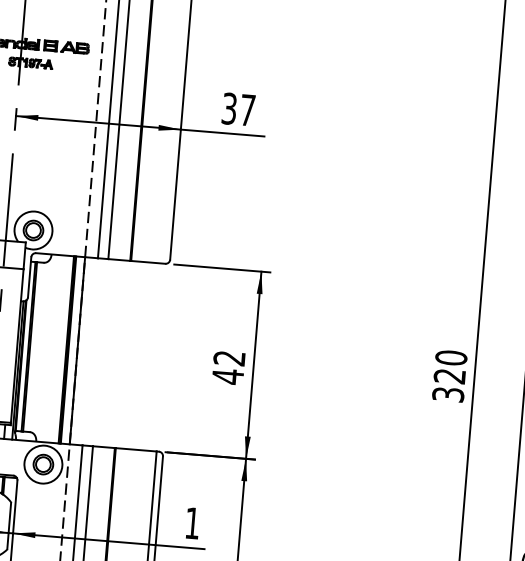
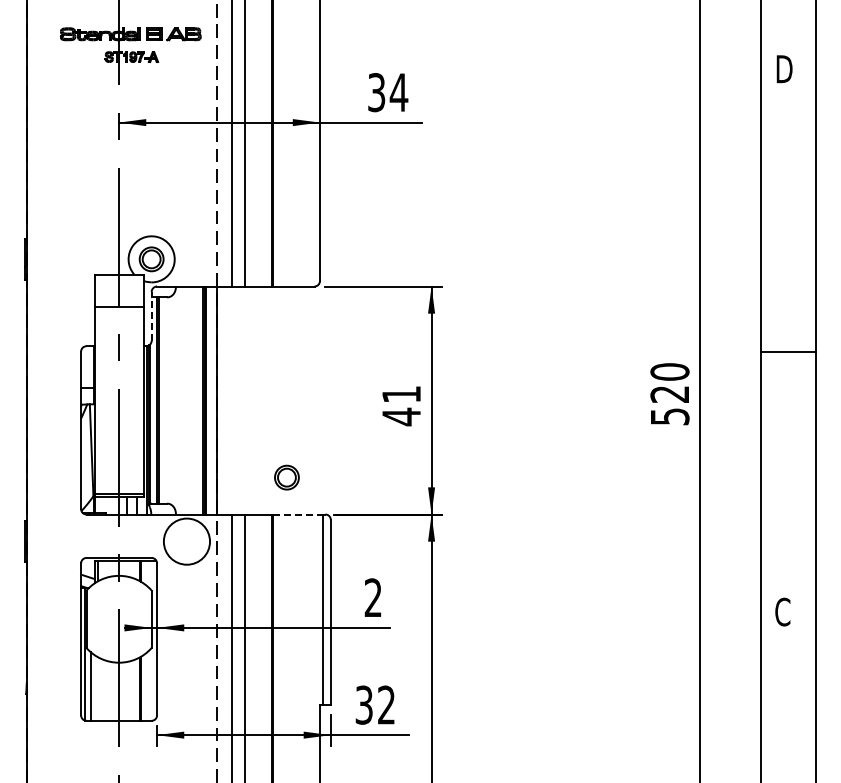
text: (247, 110) -> (398, 92), 37 -> 34
line: (29, 276) -> (151, 315), solid -> dashed
text: (229, 358) -> (401, 394), 42 -> 41
text: (447, 394) -> (669, 416), 320 -> 520
line: (135, 449) -> (297, 514), solid -> dashed
part: (43, 464) -> (286, 477), moved
text: (191, 522) -> (372, 597), 1 -> 2

